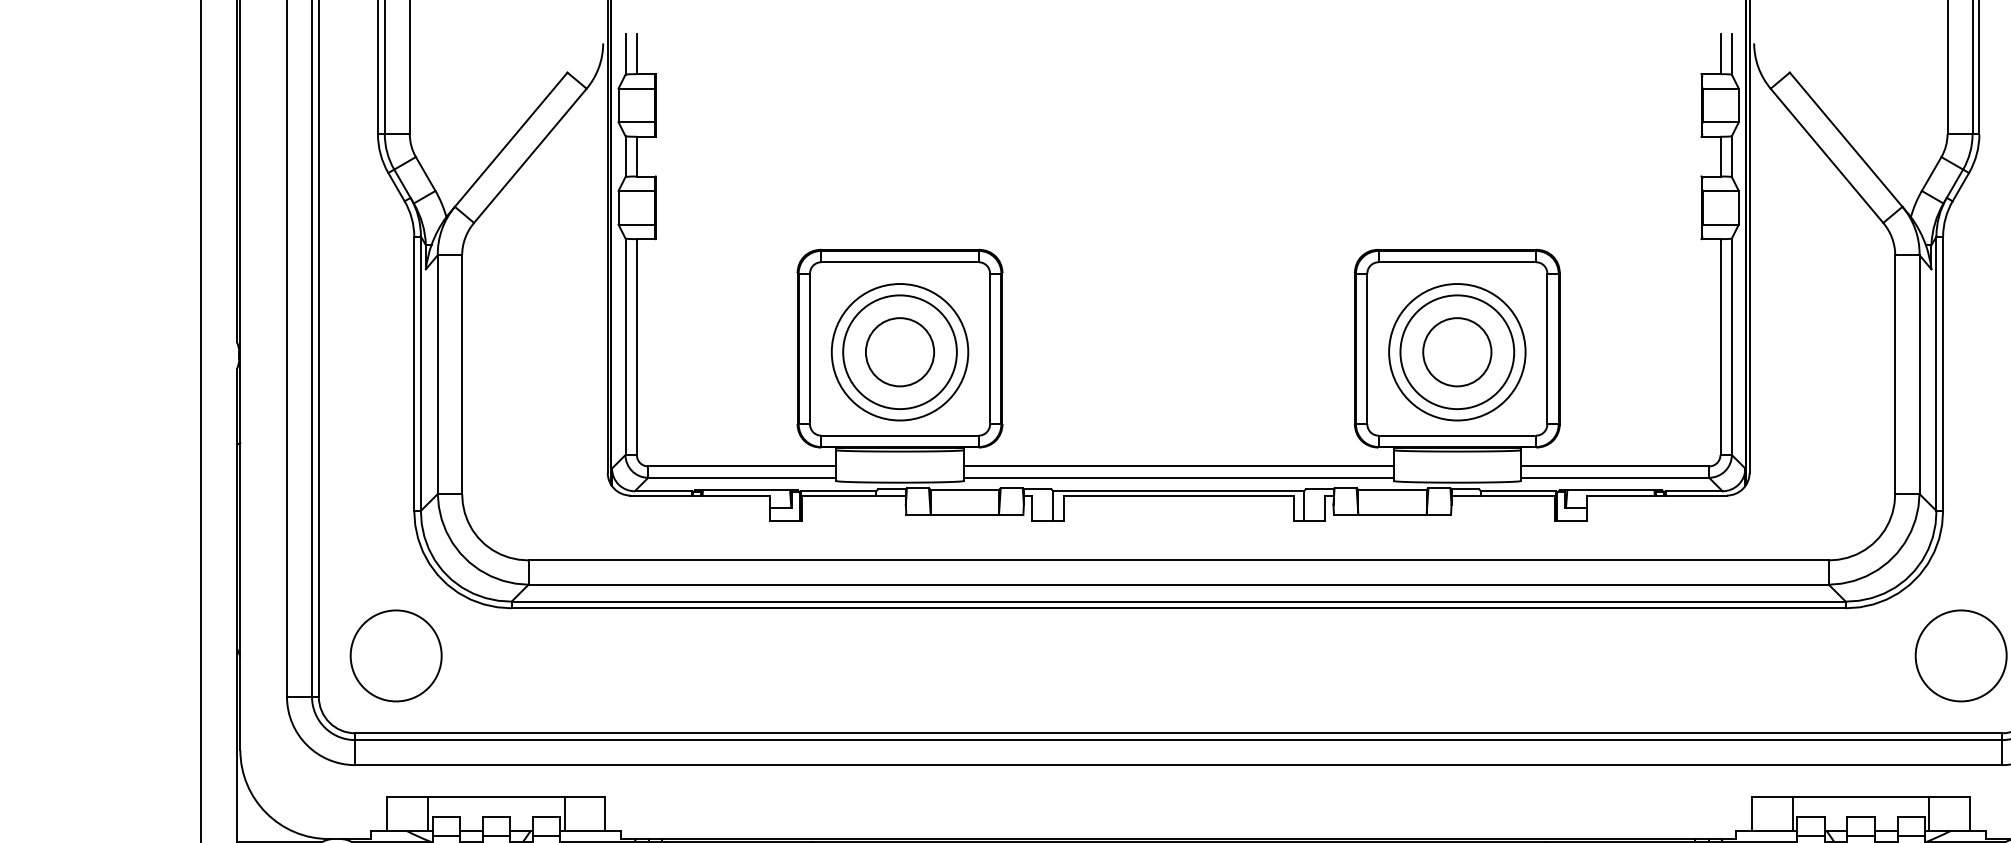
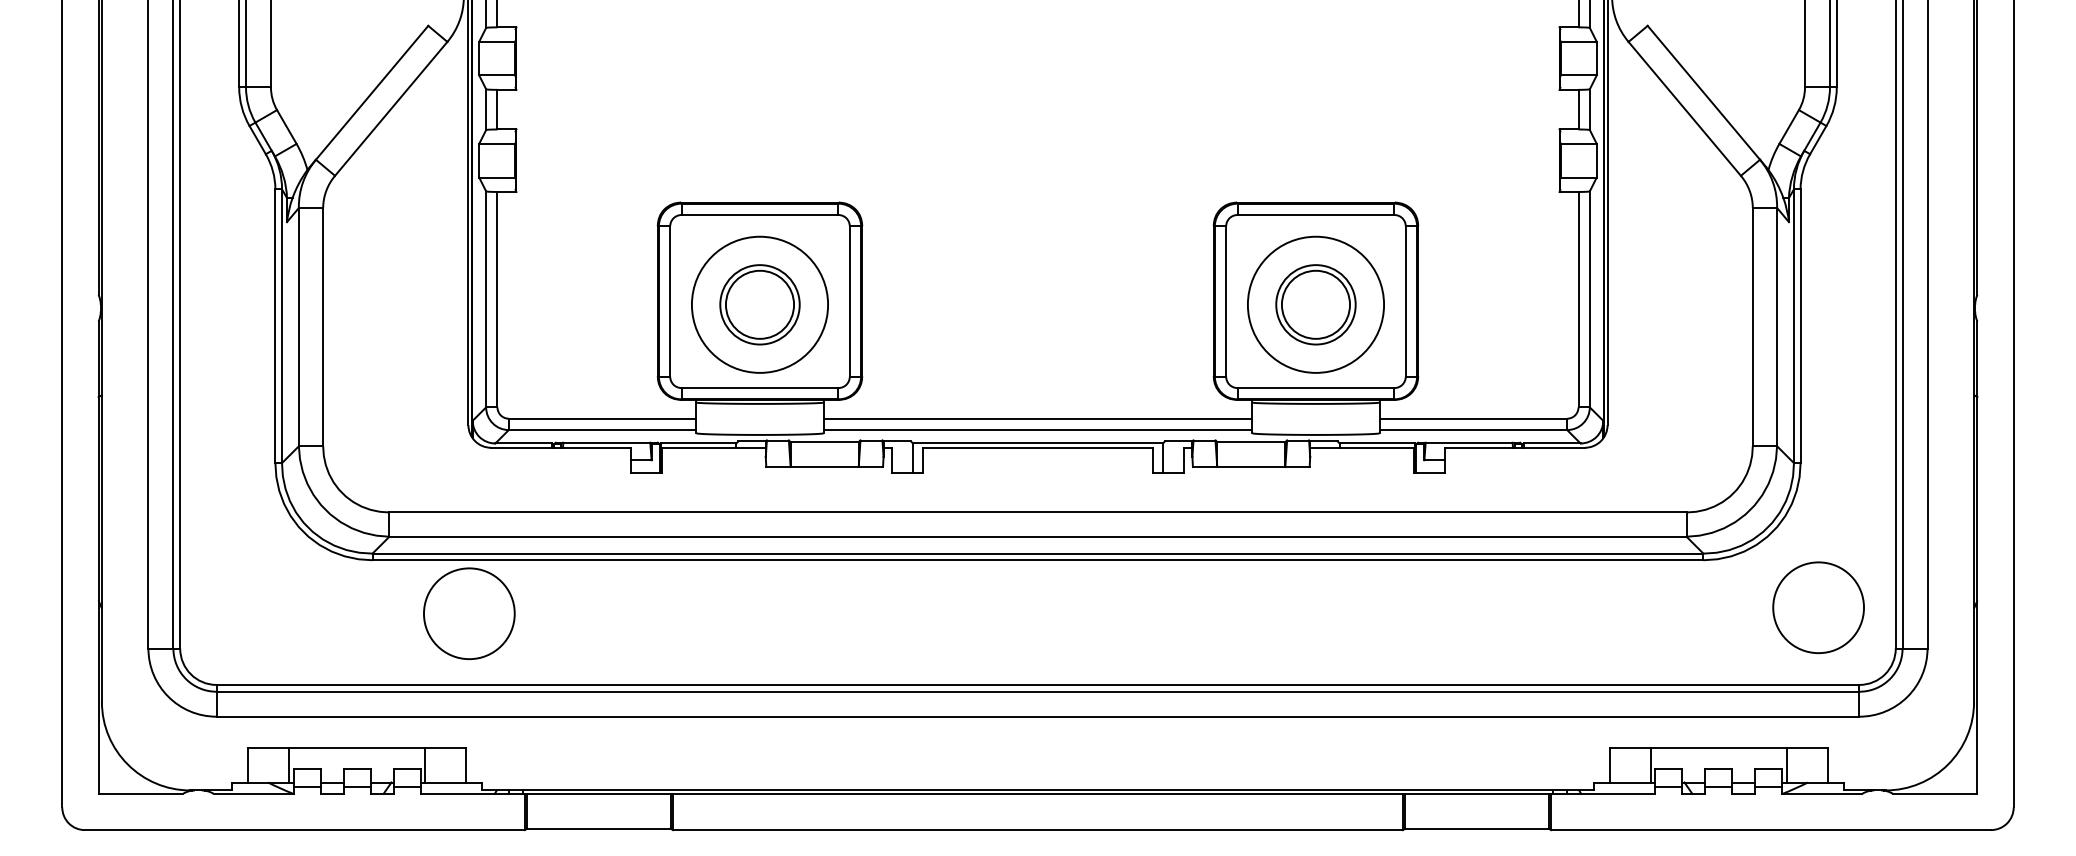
circle: (899, 351) -> (759, 304), size x0.7
circle: (1456, 351) -> (1315, 304), size x0.7
circle: (396, 655) -> (469, 613), moved

